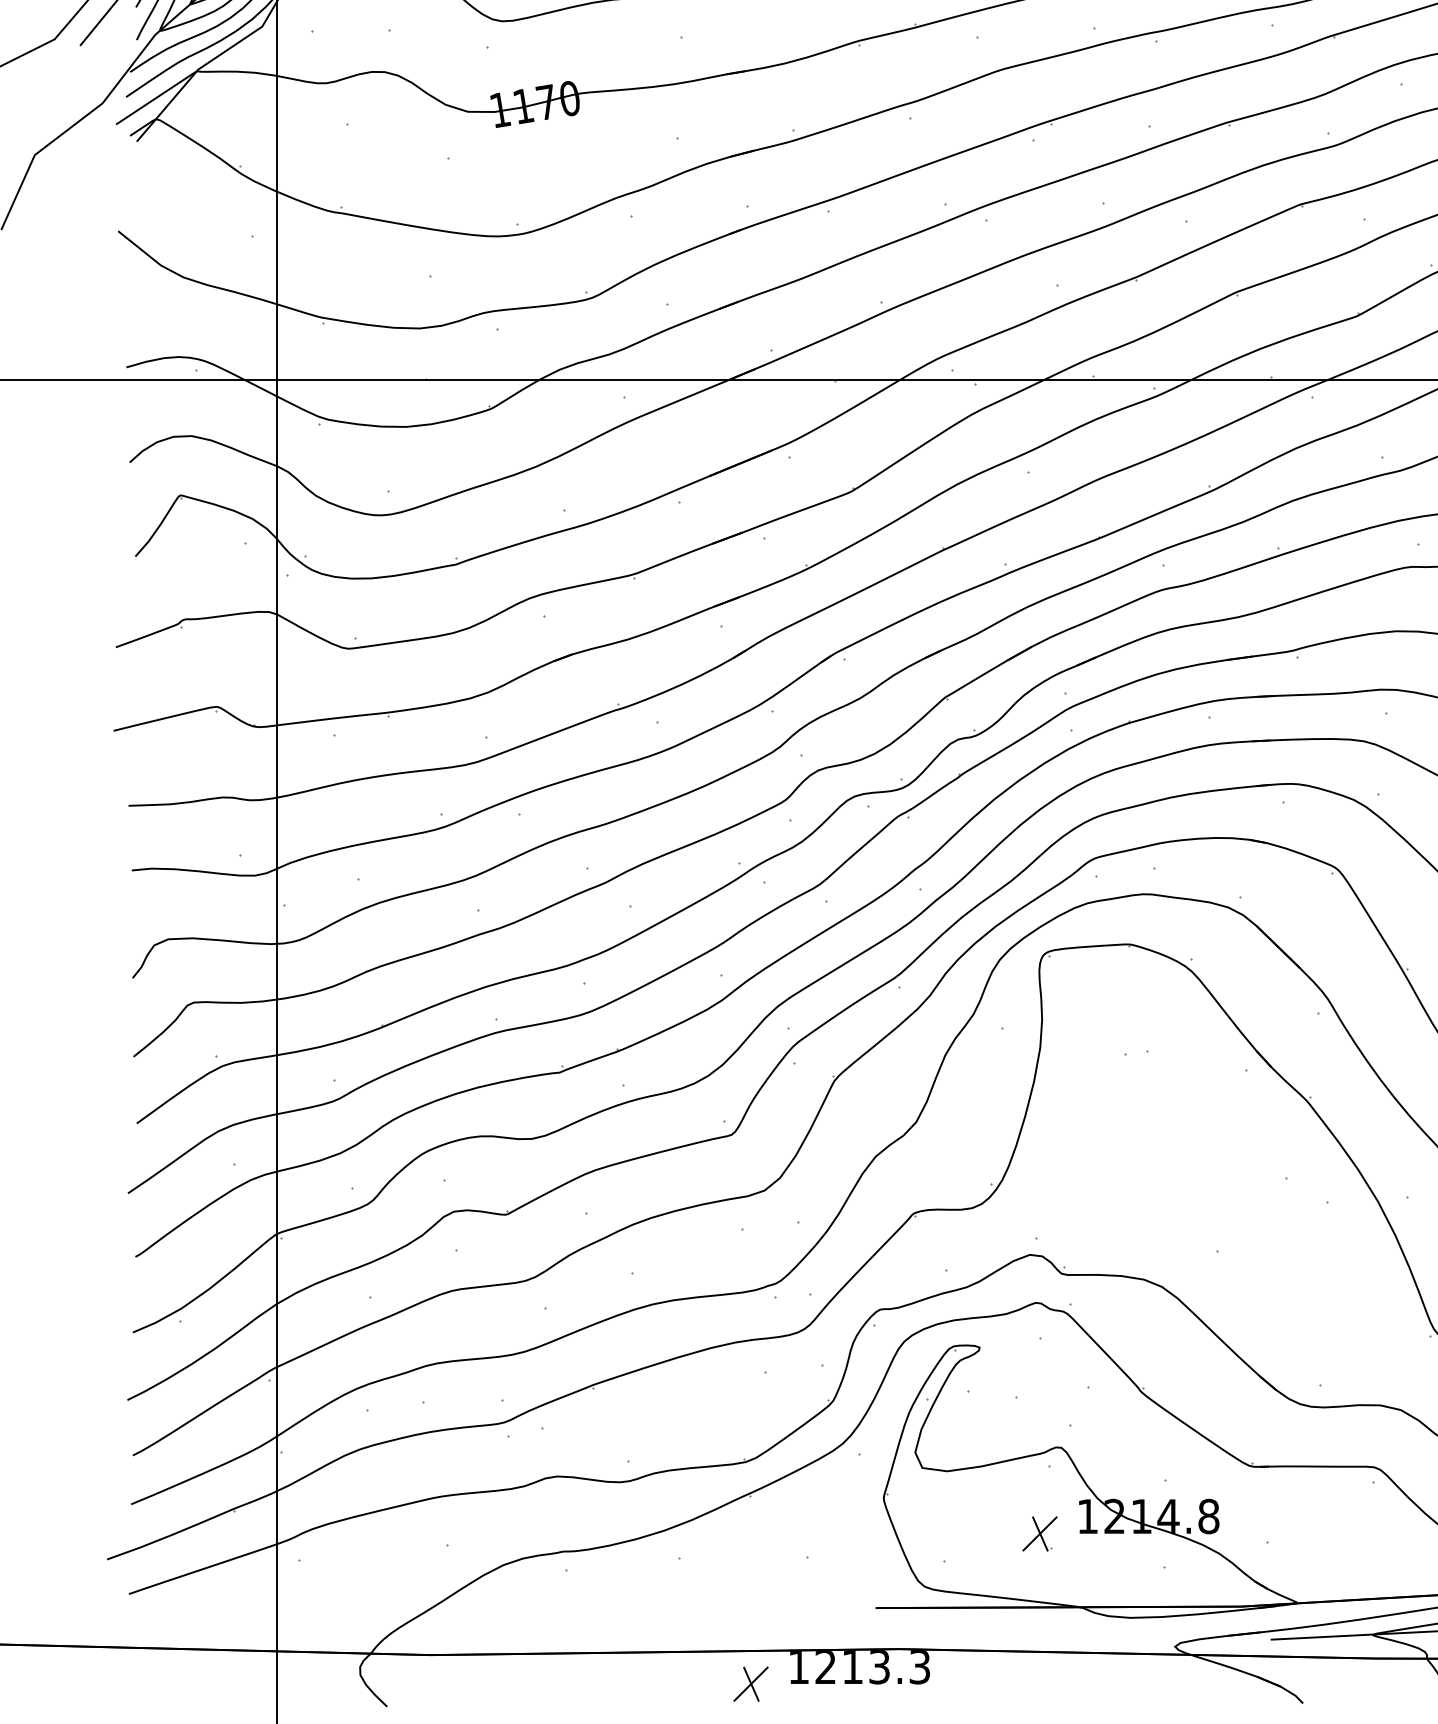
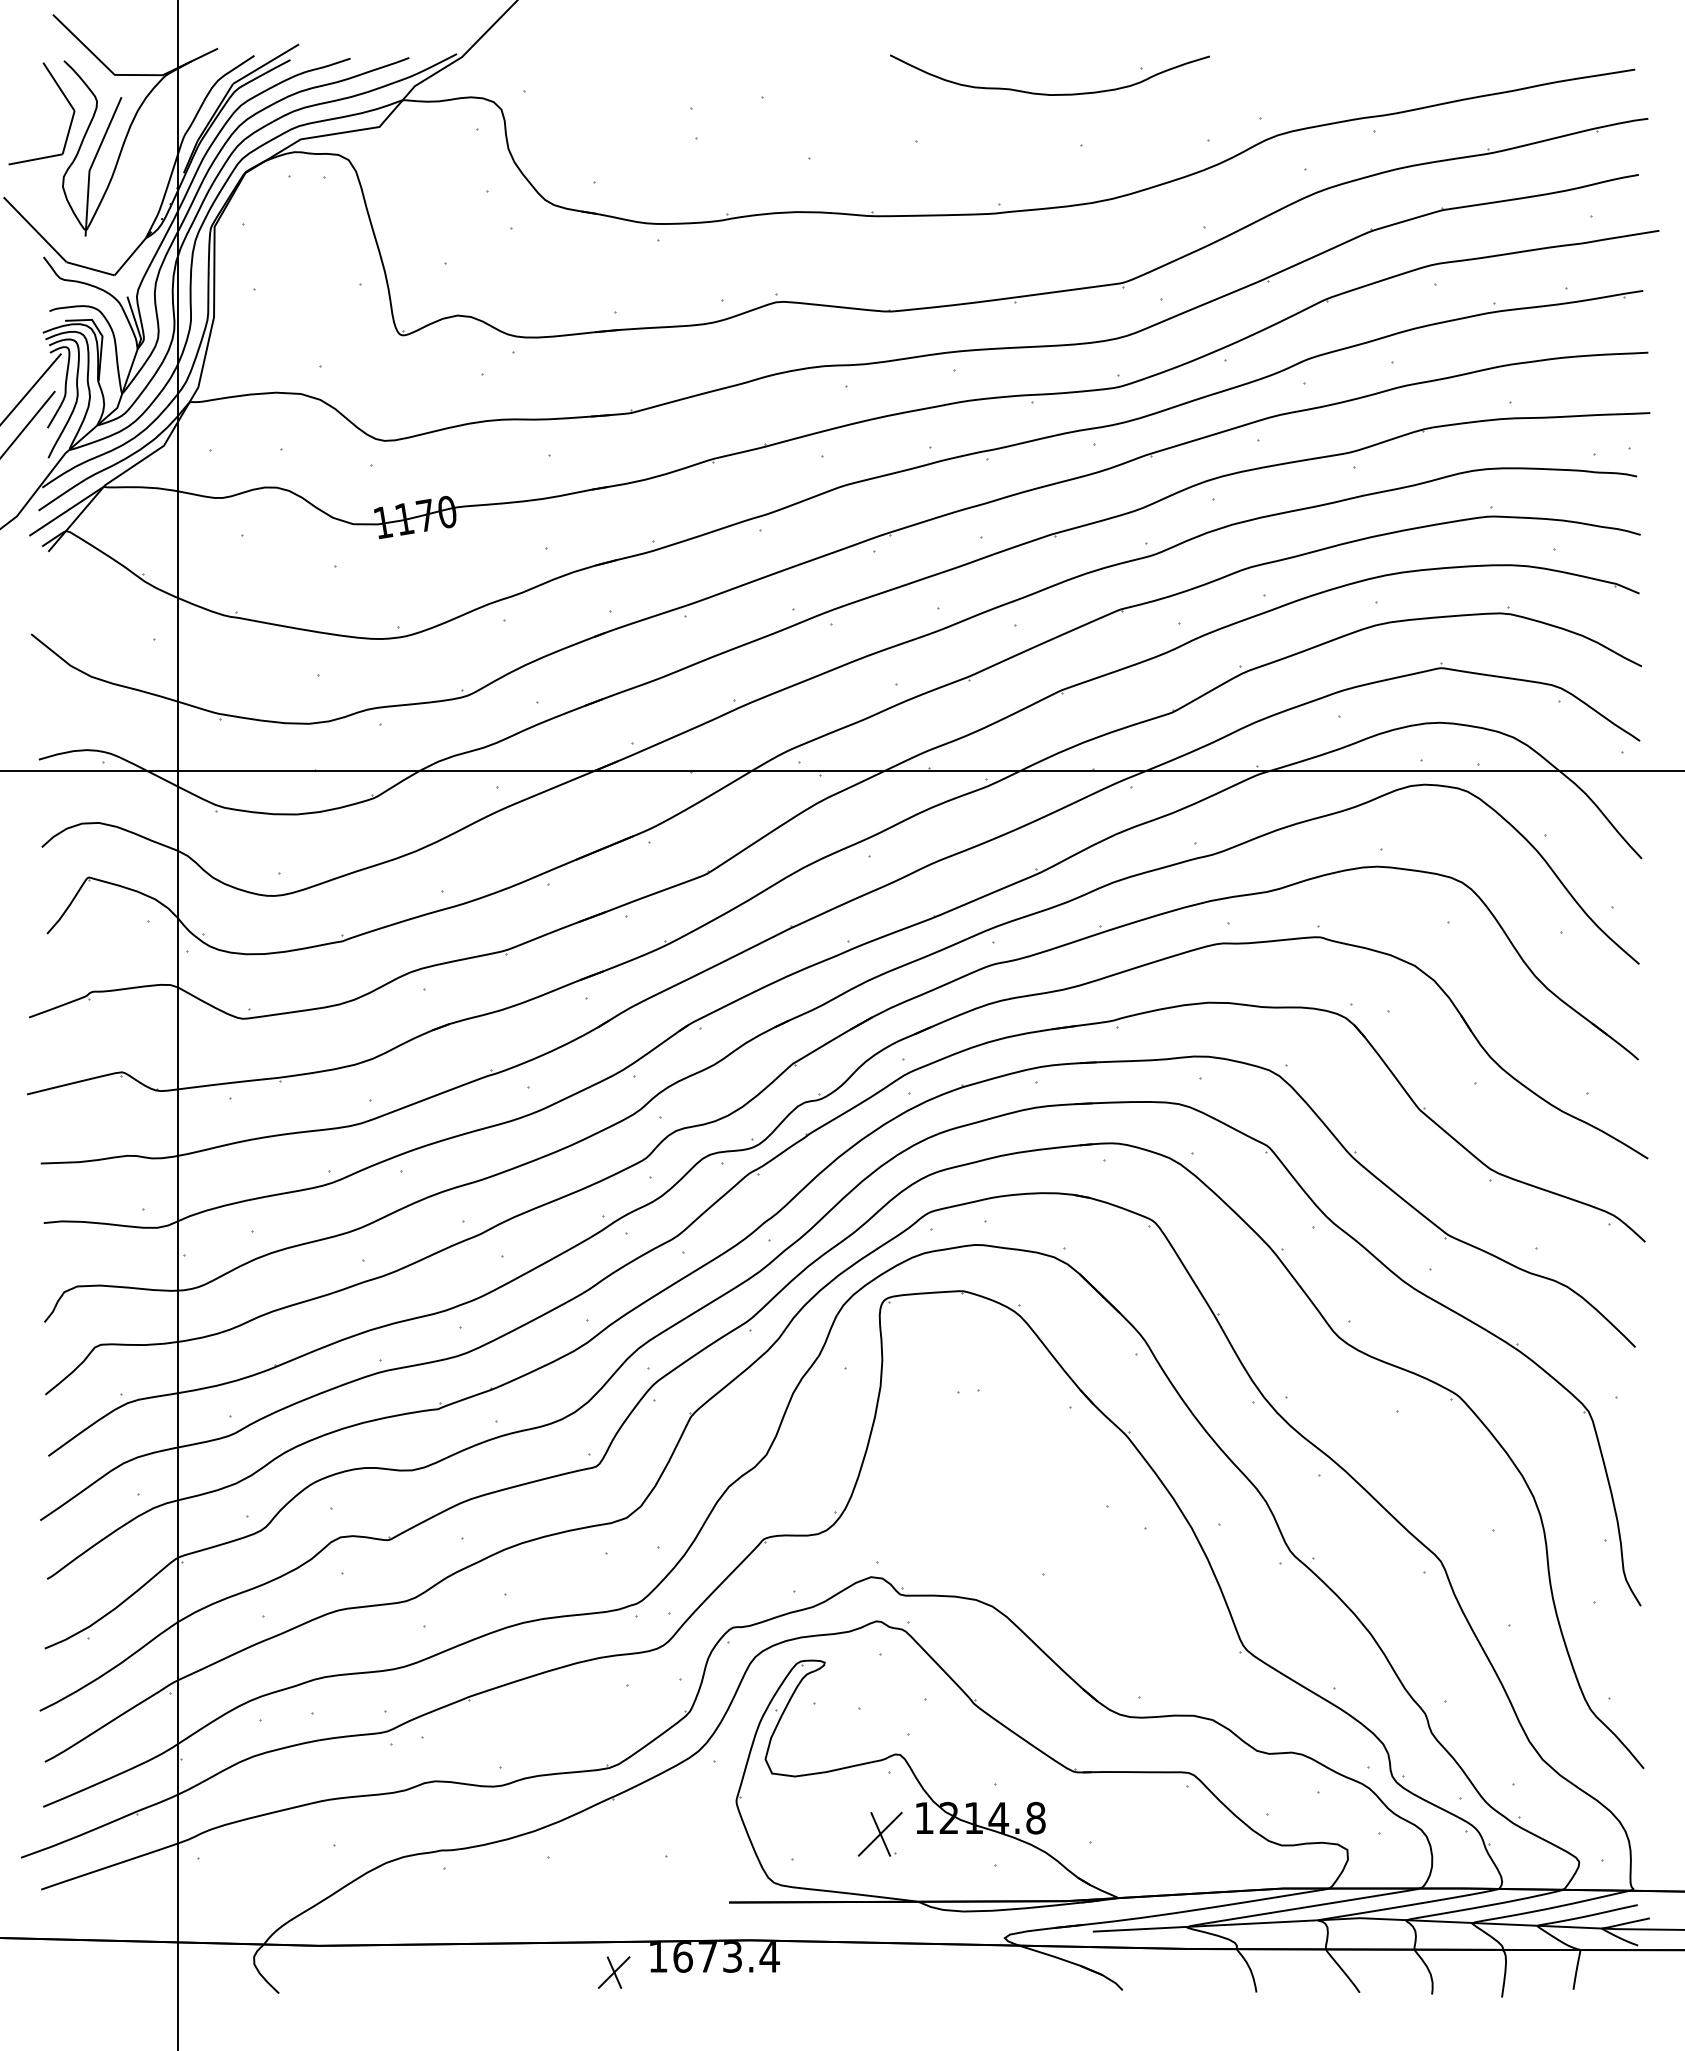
part: (1040, 1533) -> (880, 1833), size x1.4
text: (872, 1666) -> (726, 1956), 1213.3 -> 1673.4

